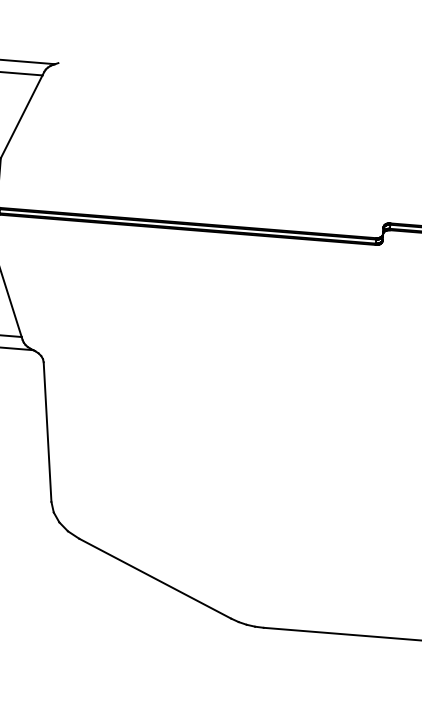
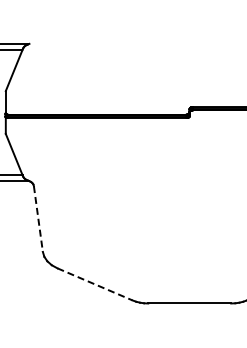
line: (47, 433) -> (38, 219), solid -> dashed
line: (154, 578) -> (94, 284), solid -> dashed

